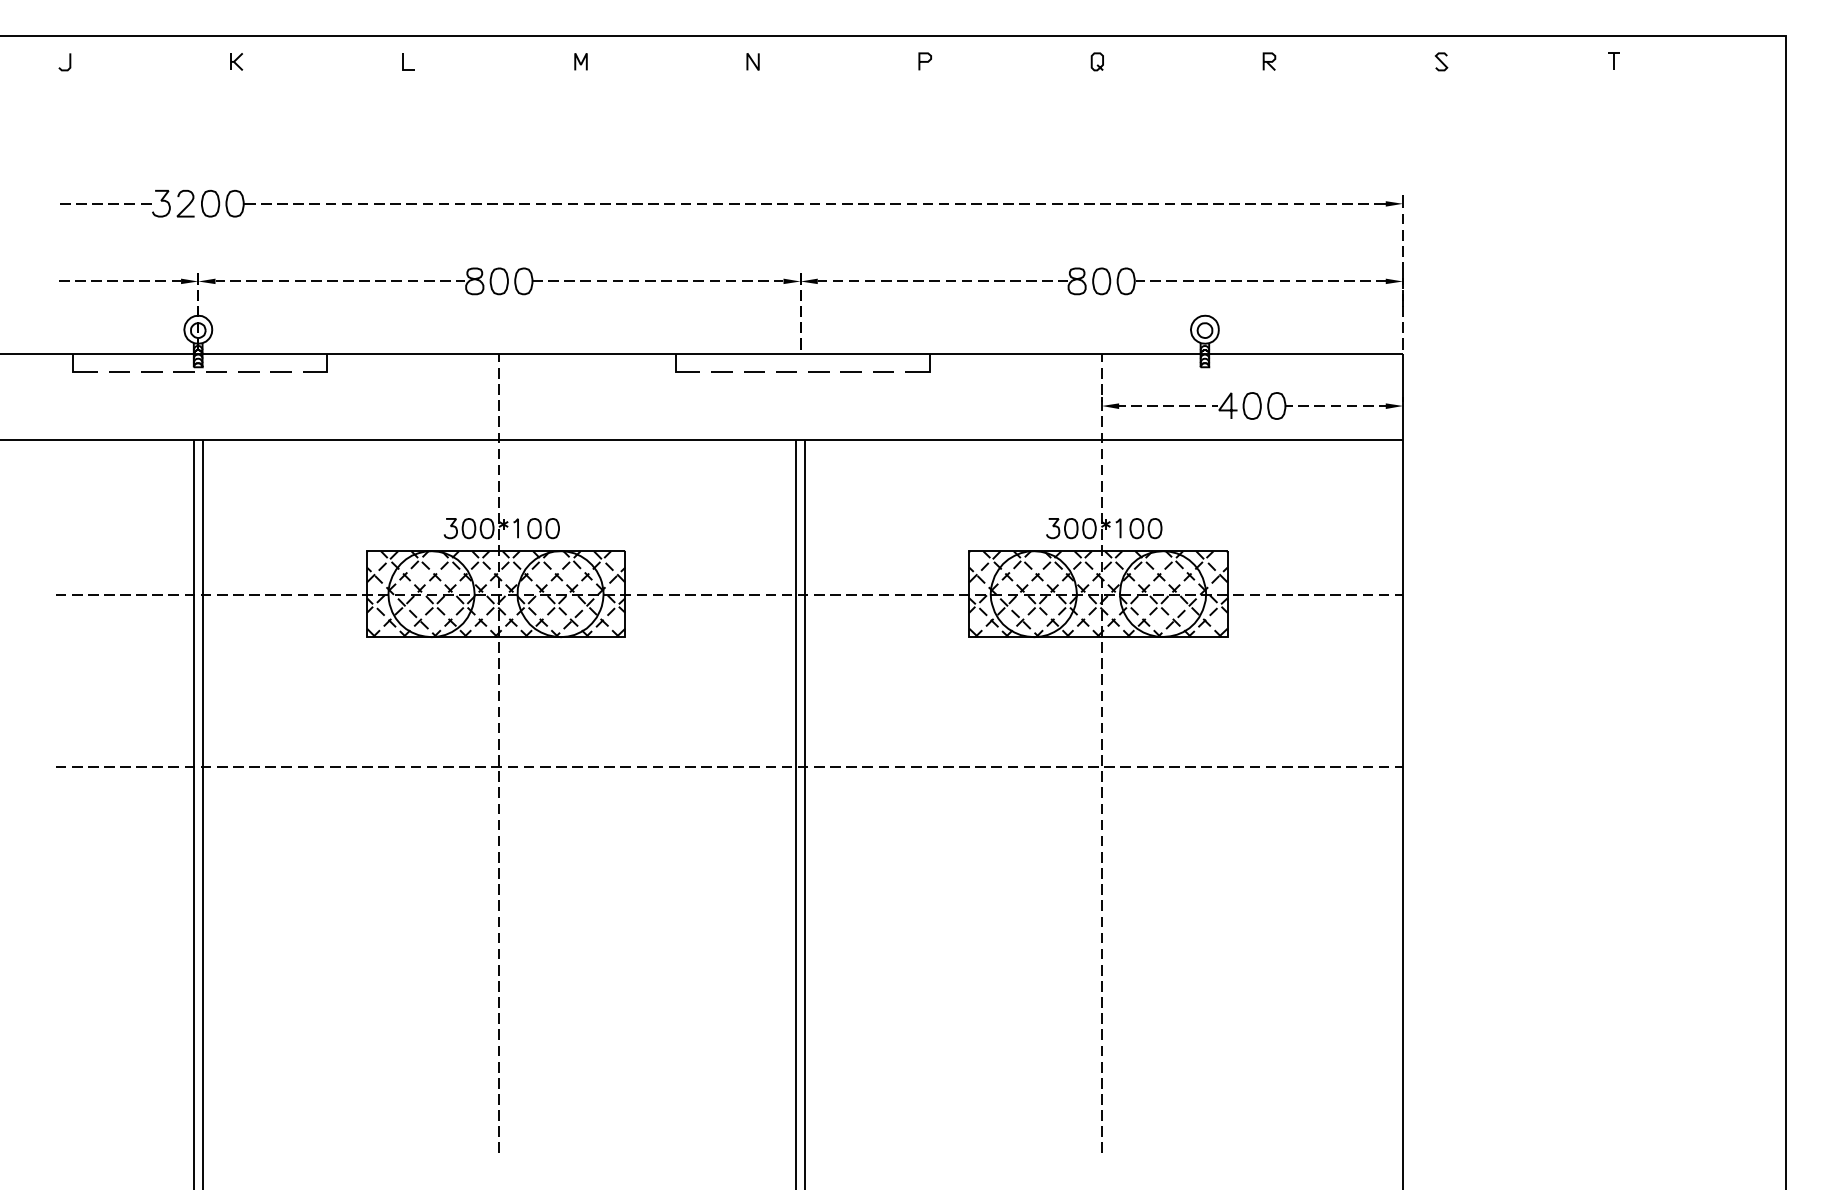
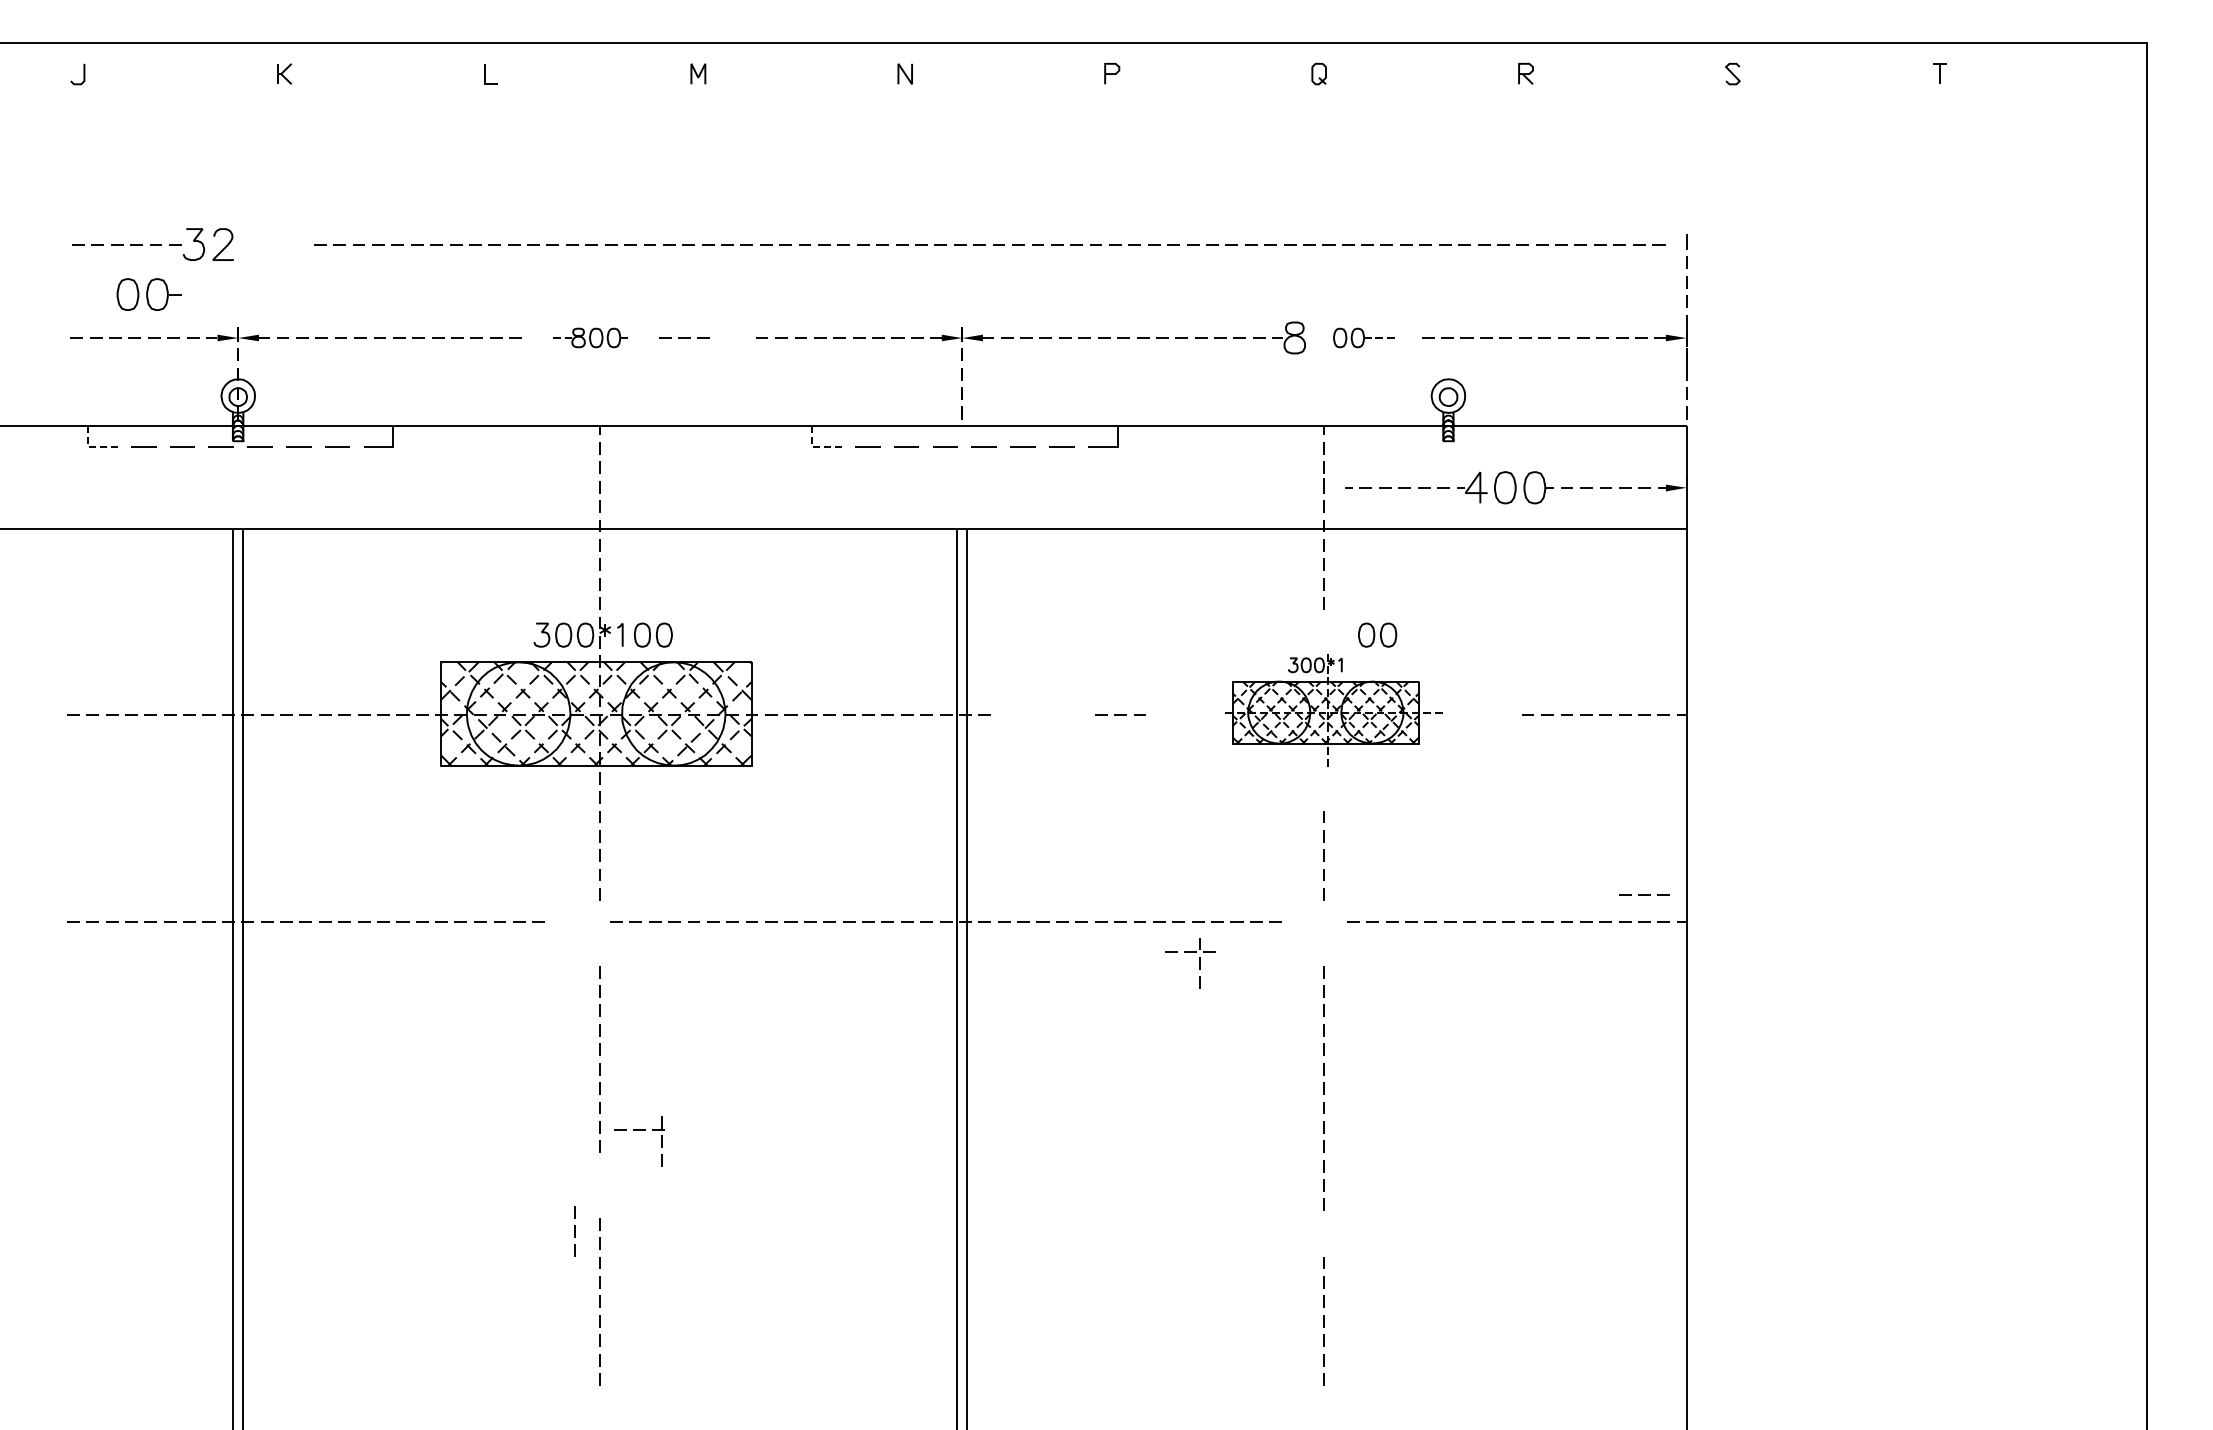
part: (227, 203) -> (148, 294), moved
fill: (1393, 203) -> (1675, 244), removed
part: (491, 280) -> (590, 337), size x0.6
line: (606, 280) -> (729, 337), removed
part: (1134, 280) -> (1363, 337), size x0.6
line: (77, 371) -> (92, 446), solid -> dashed
line: (679, 371) -> (816, 446), solid -> dashed
fill: (1110, 405) -> (1334, 487), removed
part: (1109, 591) -> (1333, 710), size x0.6
line: (867, 594) -> (1042, 714), removed
line: (1368, 744) -> (1644, 894), added
part: (480, 767) -> (639, 1130), moved
part: (1101, 776) -> (1199, 963), moved
line: (498, 986) -> (574, 1231), moved
line: (1101, 1023) -> (1323, 1230), removed

